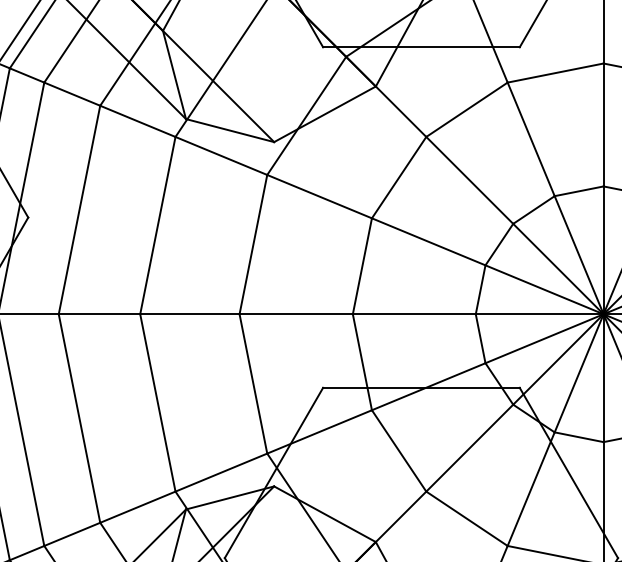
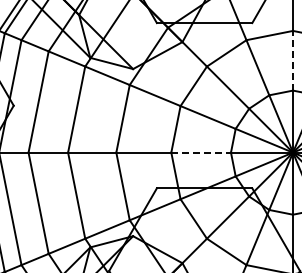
line: (604, 124) -> (293, 60), solid -> dashed
line: (415, 313) -> (201, 152), solid -> dashed

